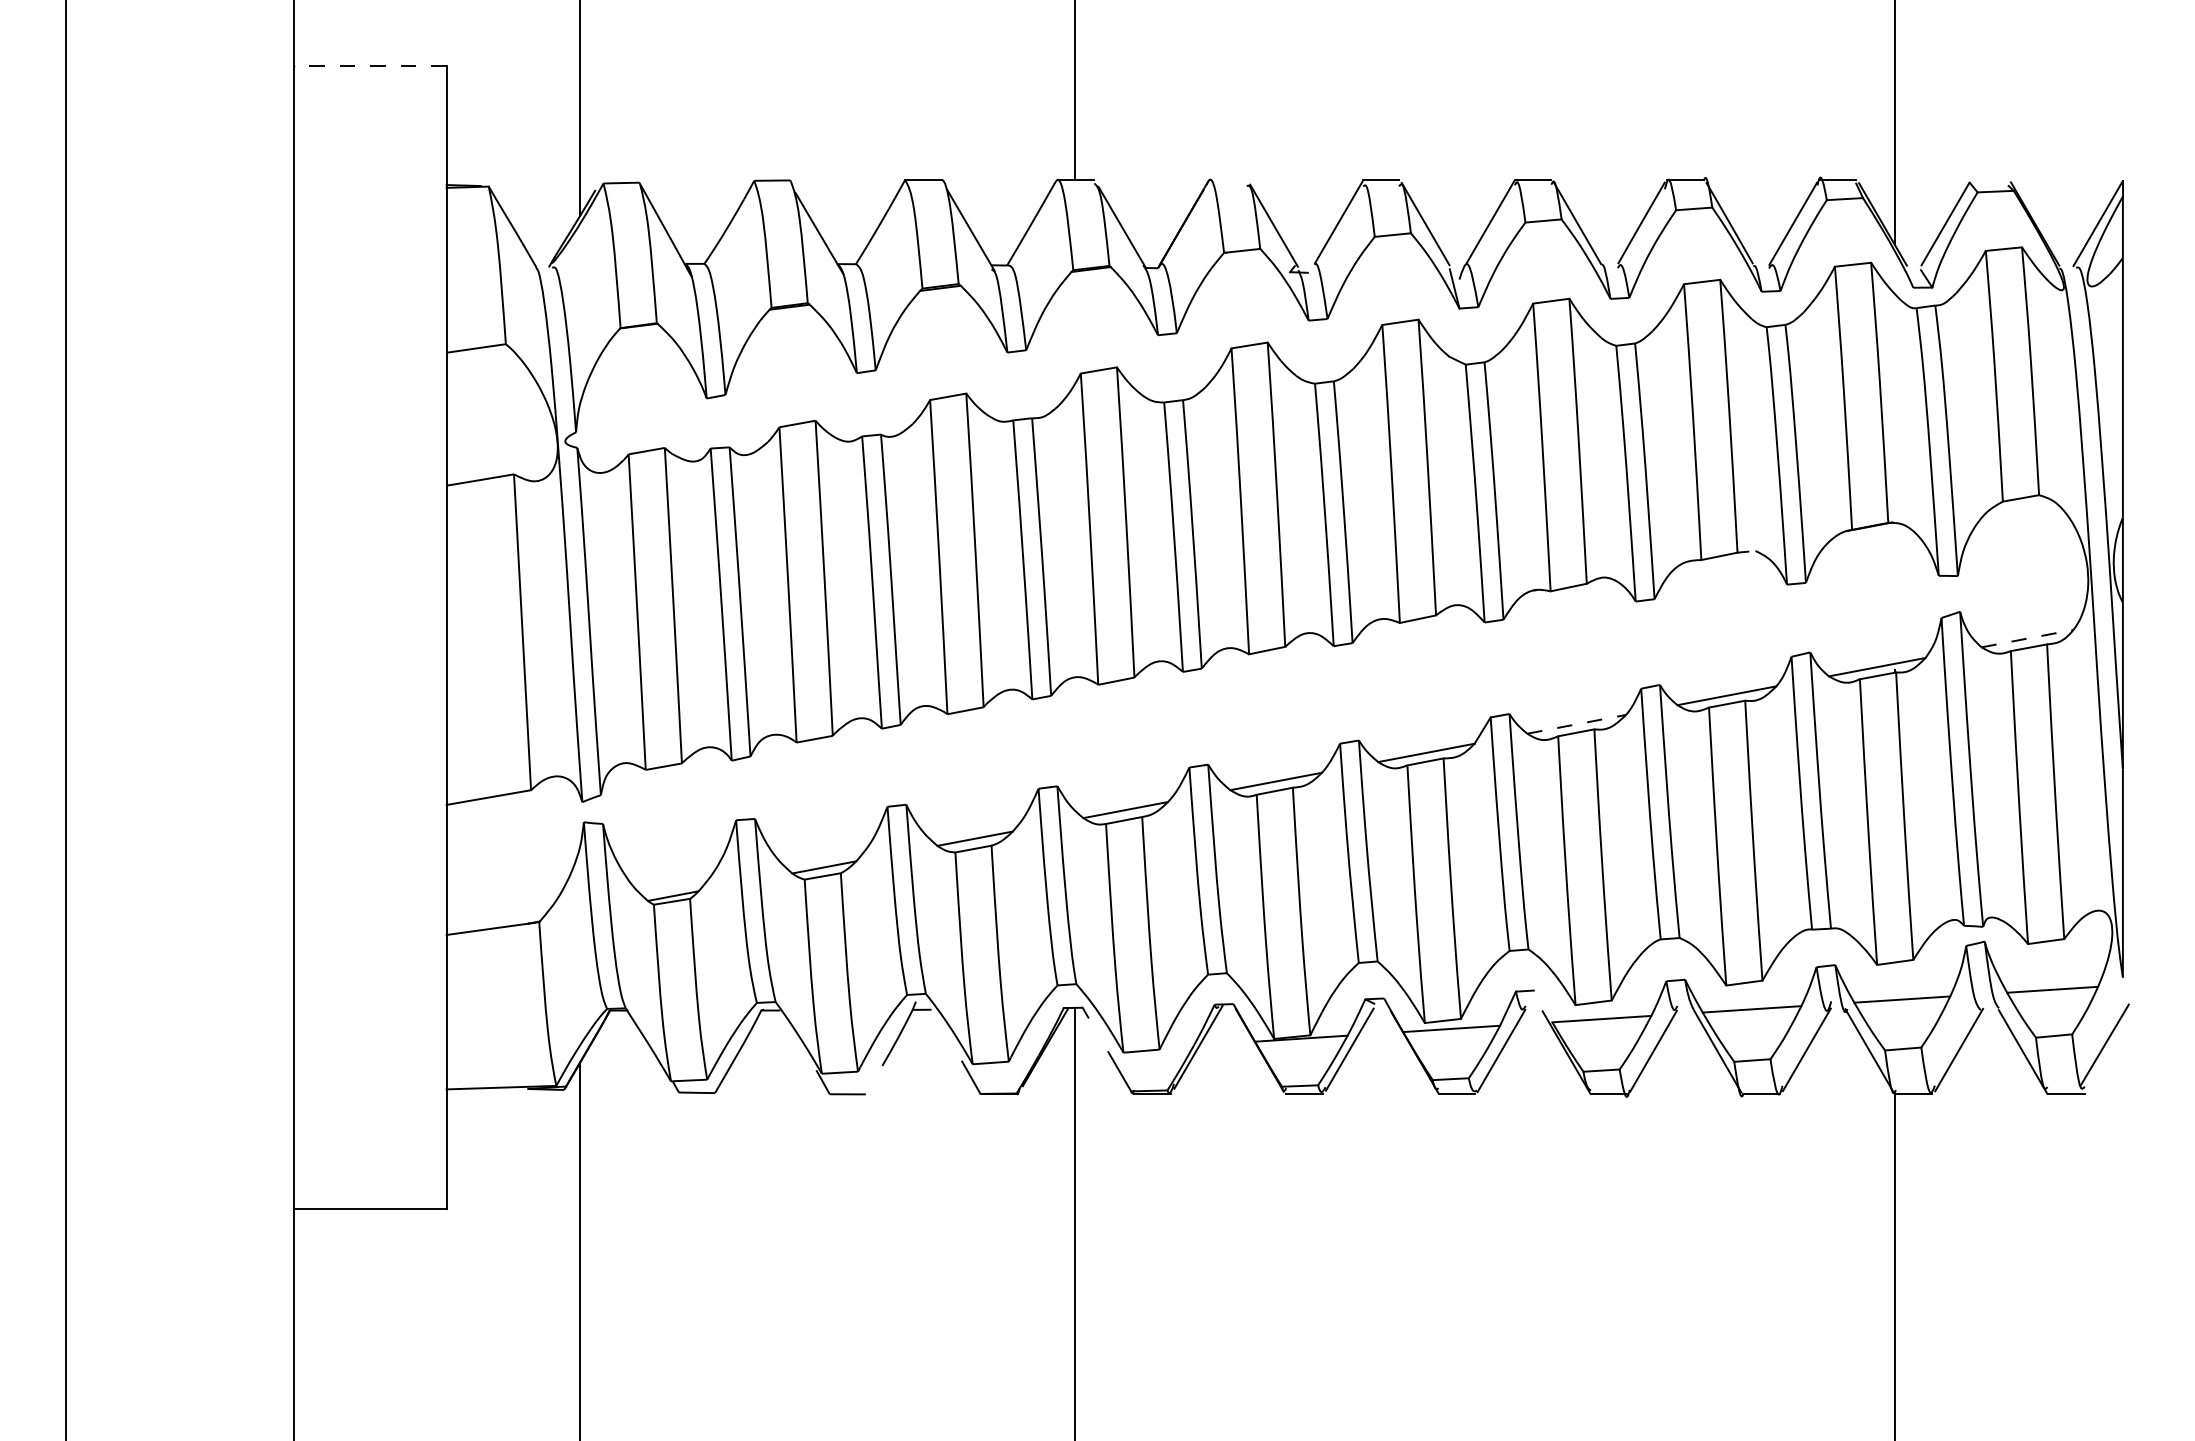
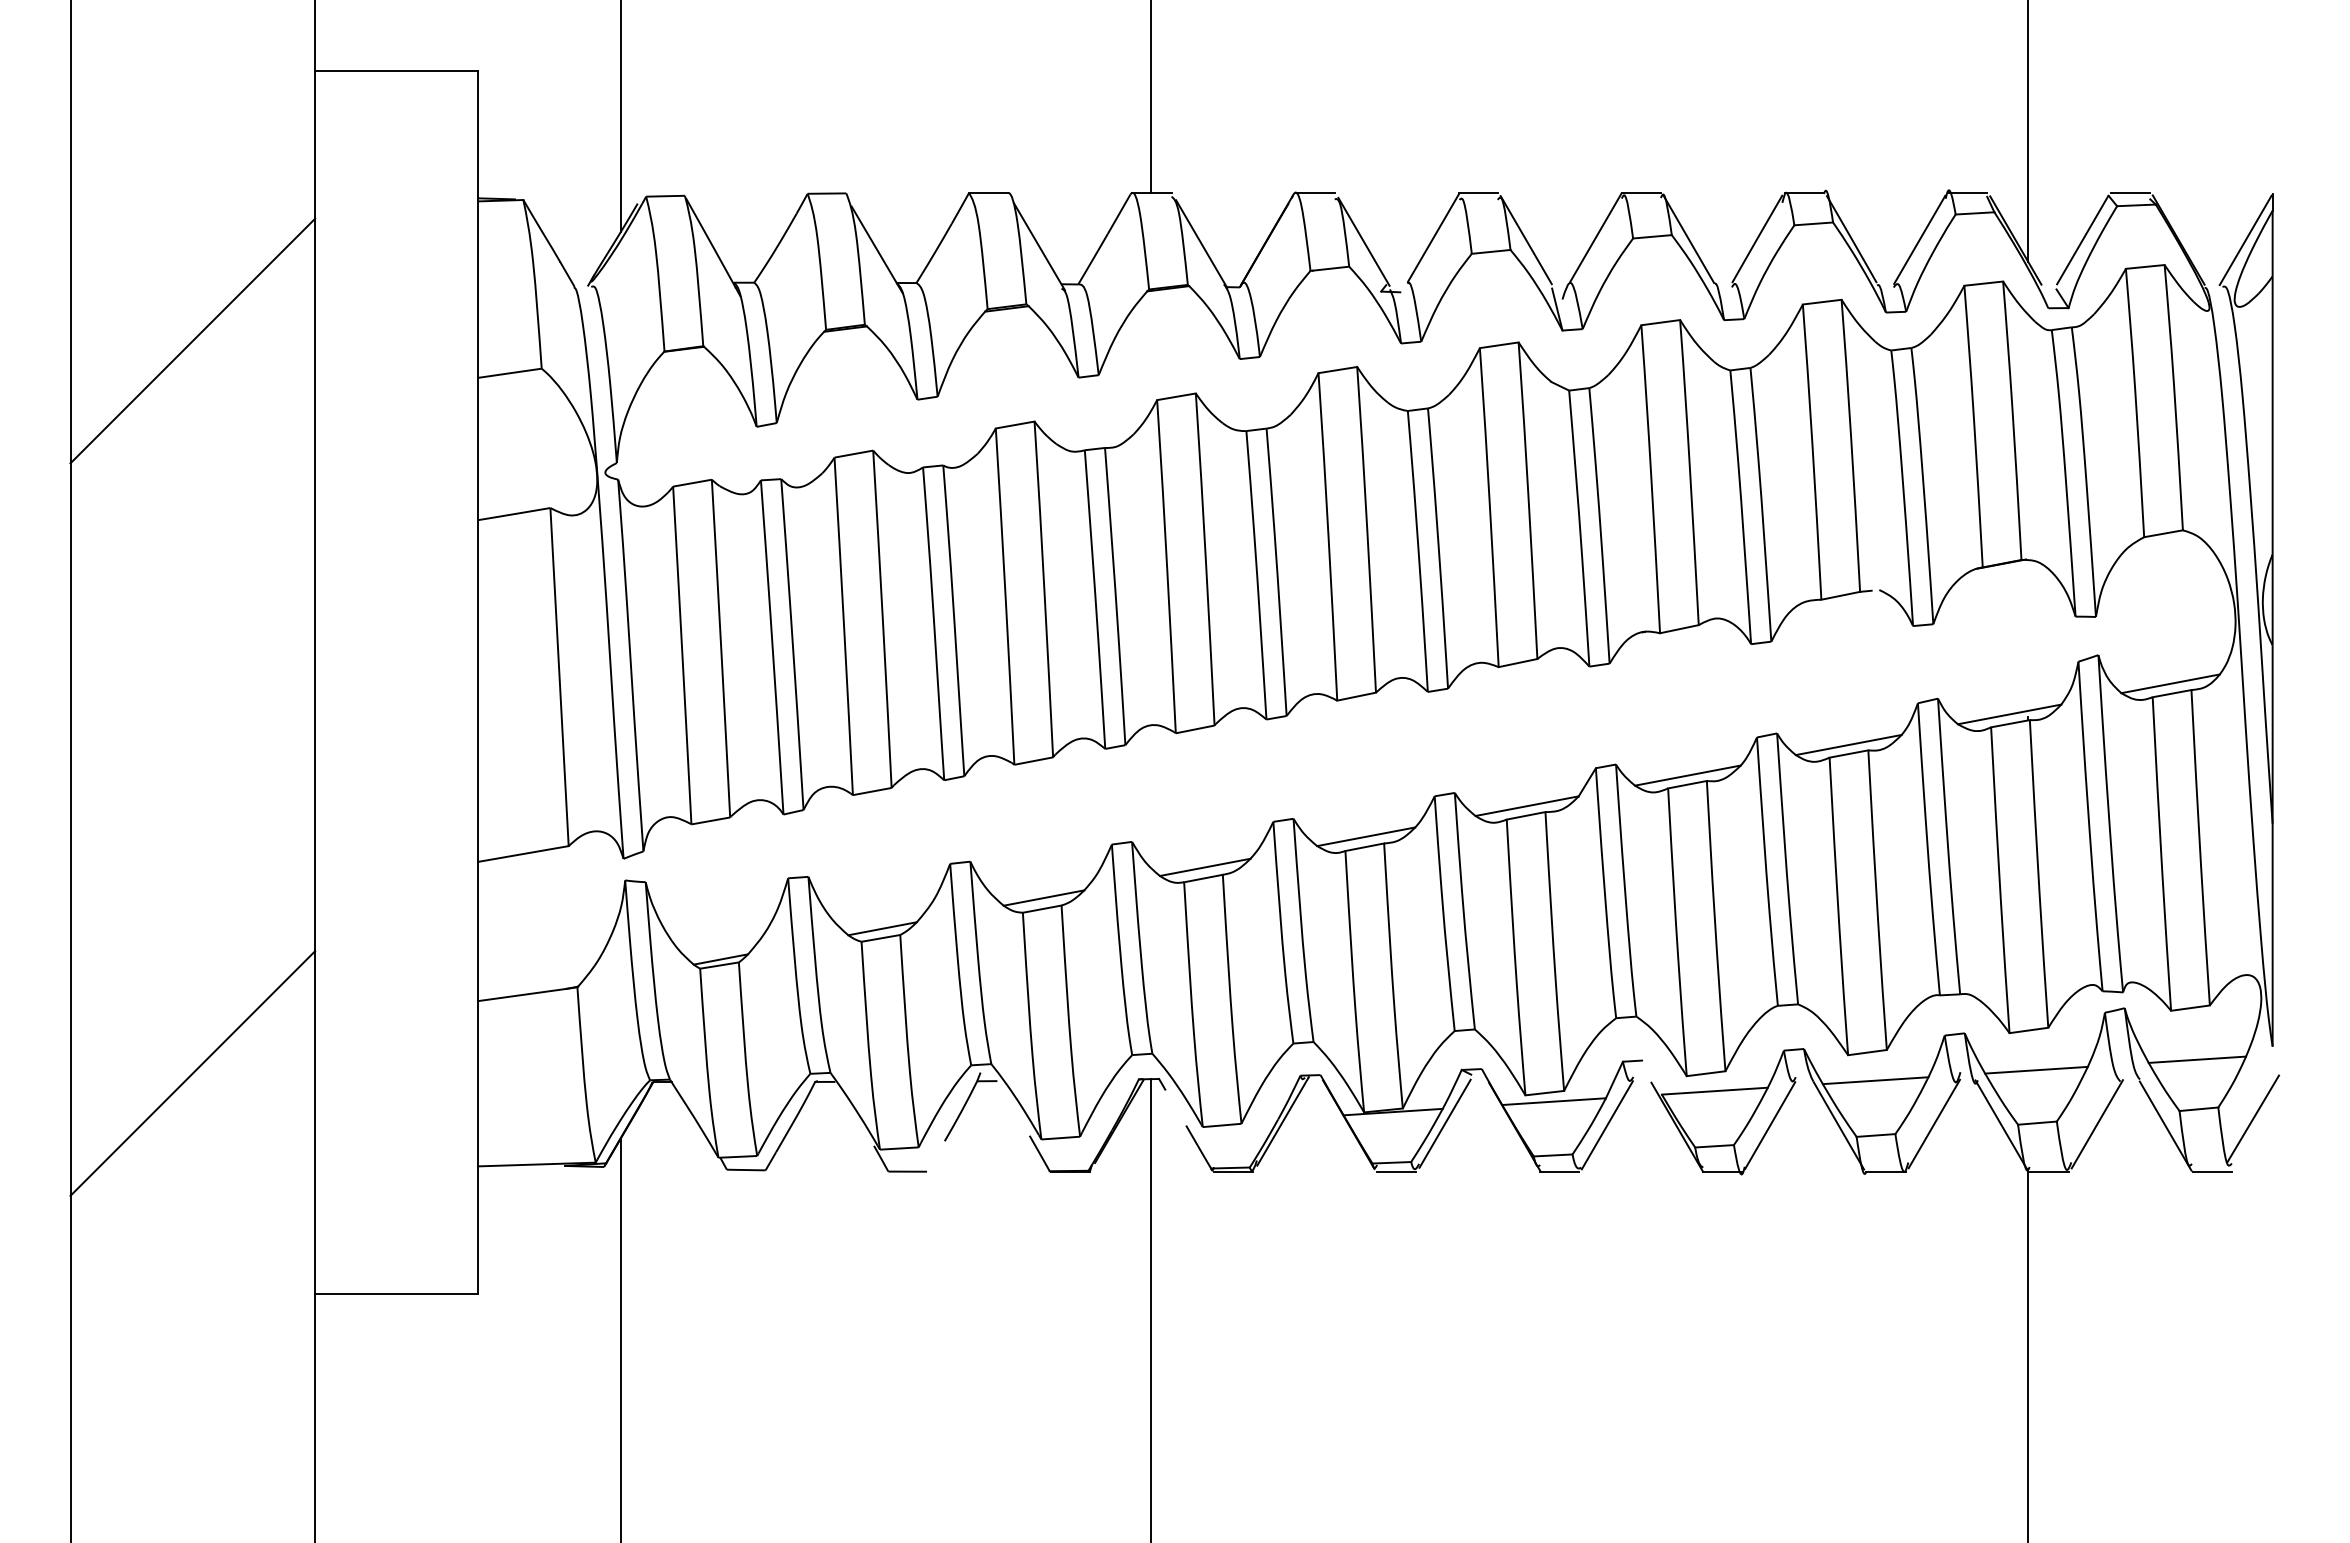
line: (370, 65) -> (396, 70), dashed -> solid
line: (1227, 179) -> (1314, 192), added
line: (1990, 179) -> (2130, 192), added
line: (179, 317) -> (192, 340), added
line: (2028, 638) -> (2171, 683), dashed -> solid
line: (1576, 724) -> (1687, 775), dashed -> solid
line: (179, 1002) -> (192, 1073), added

